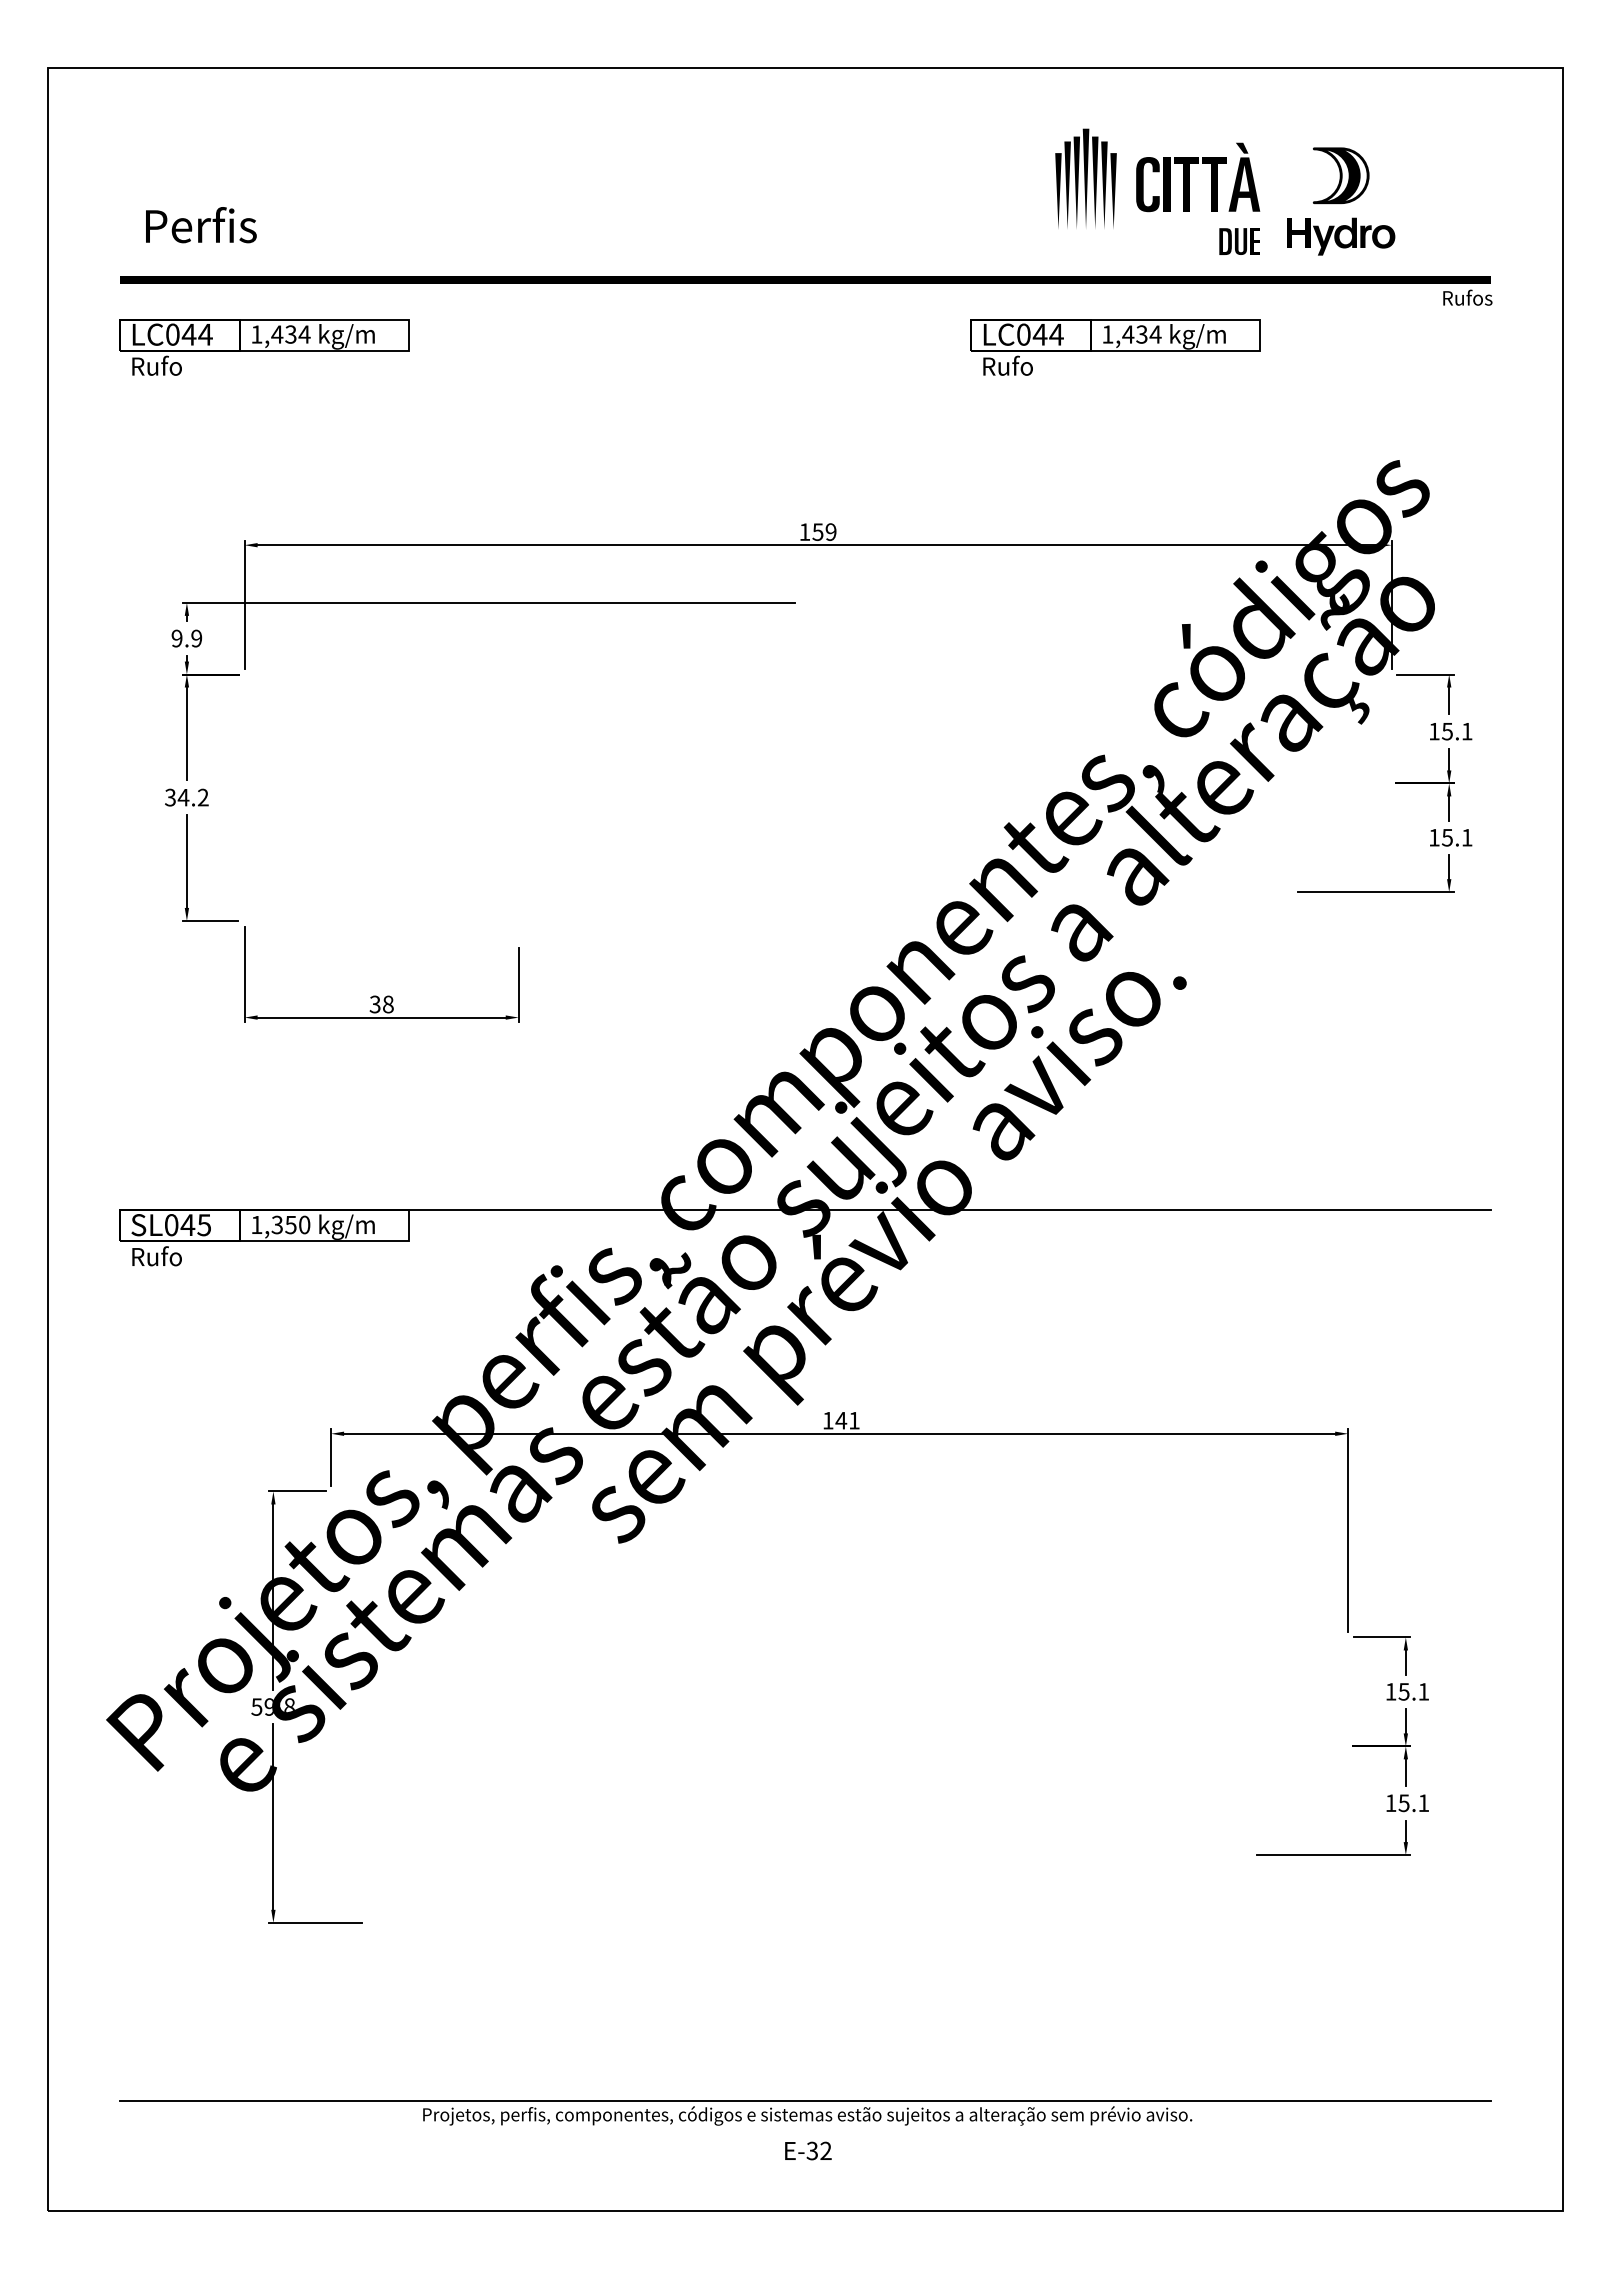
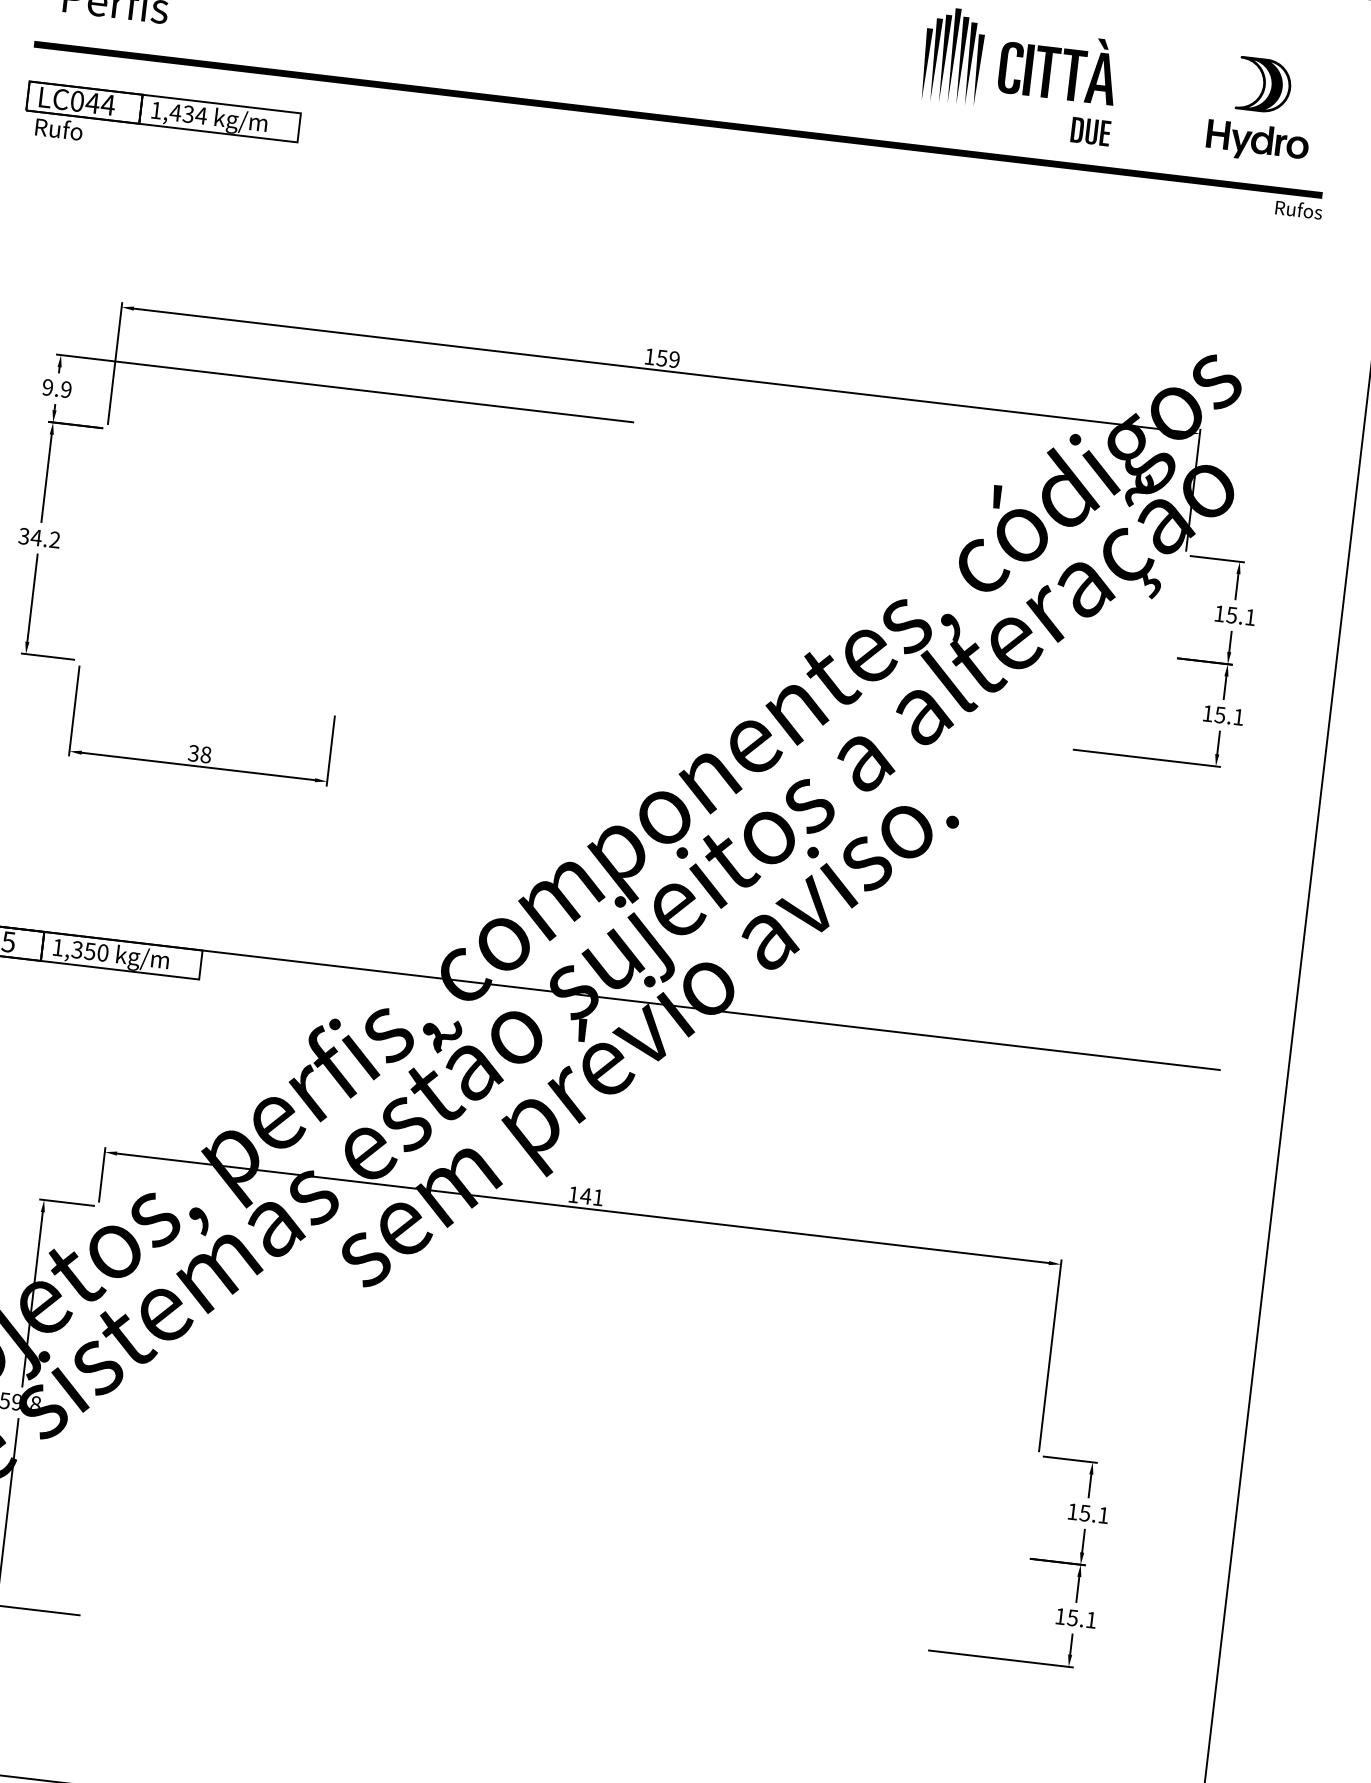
part: (1341, 201) -> (1261, 109), moved
part: (1115, 347) -> (962, 217), removed

